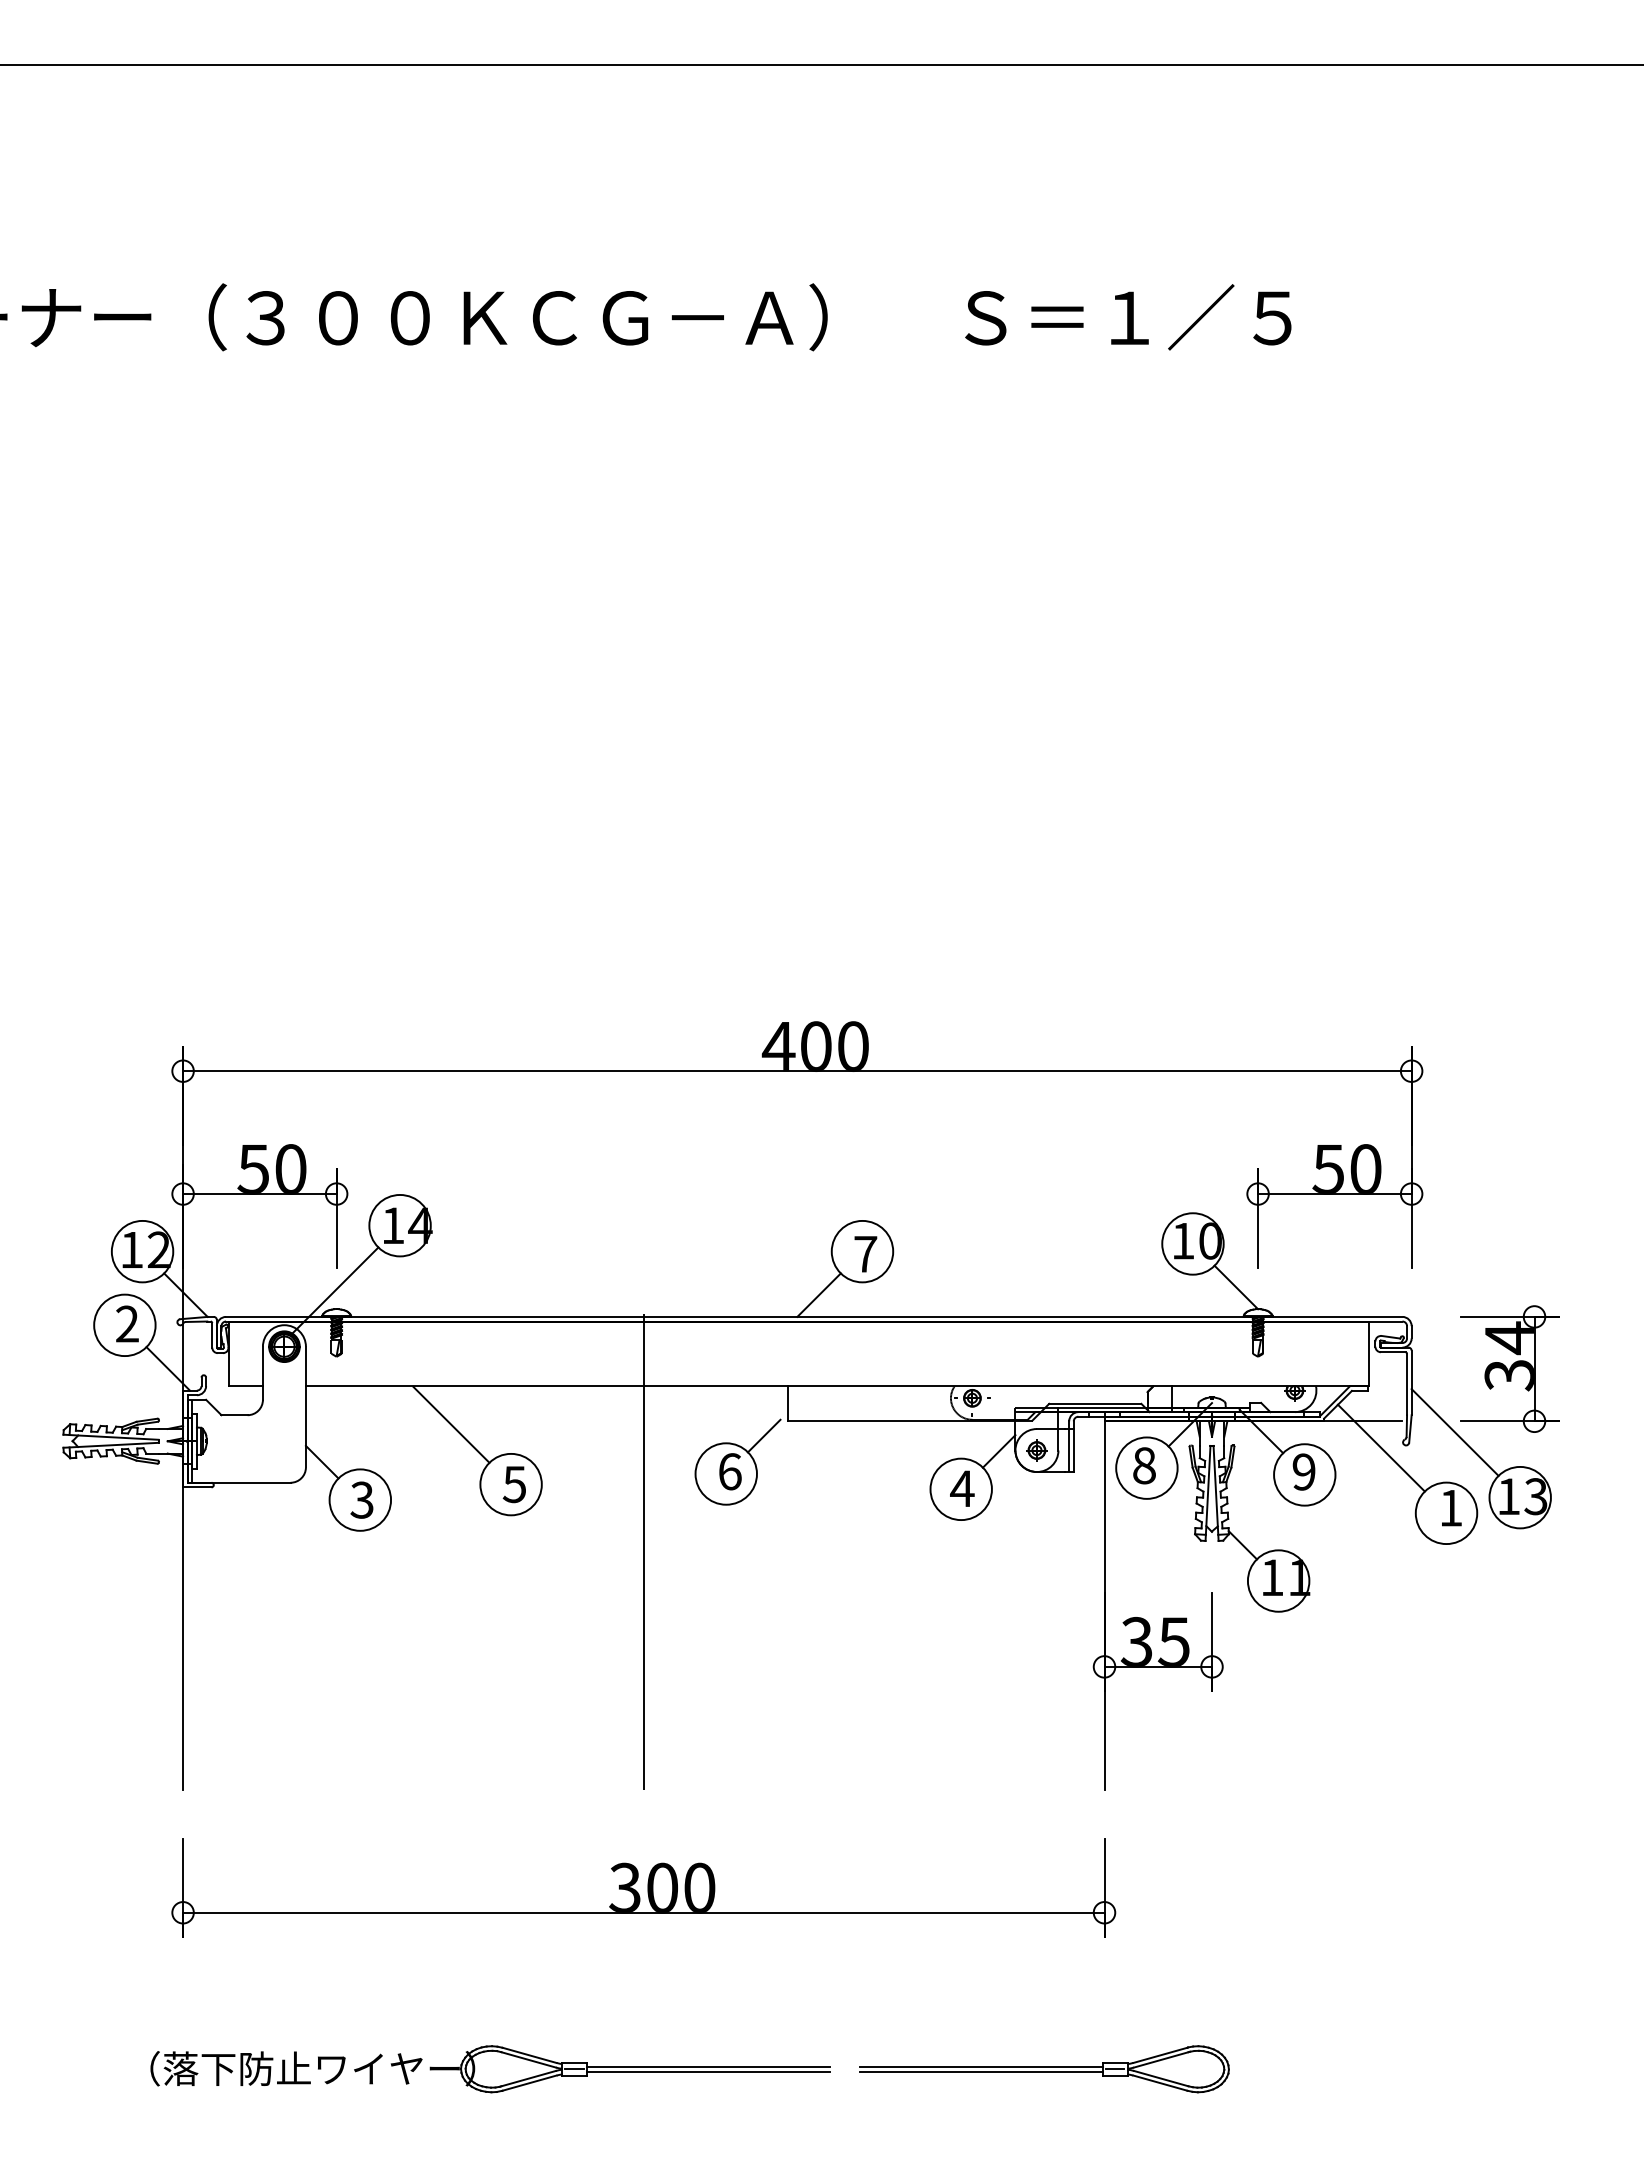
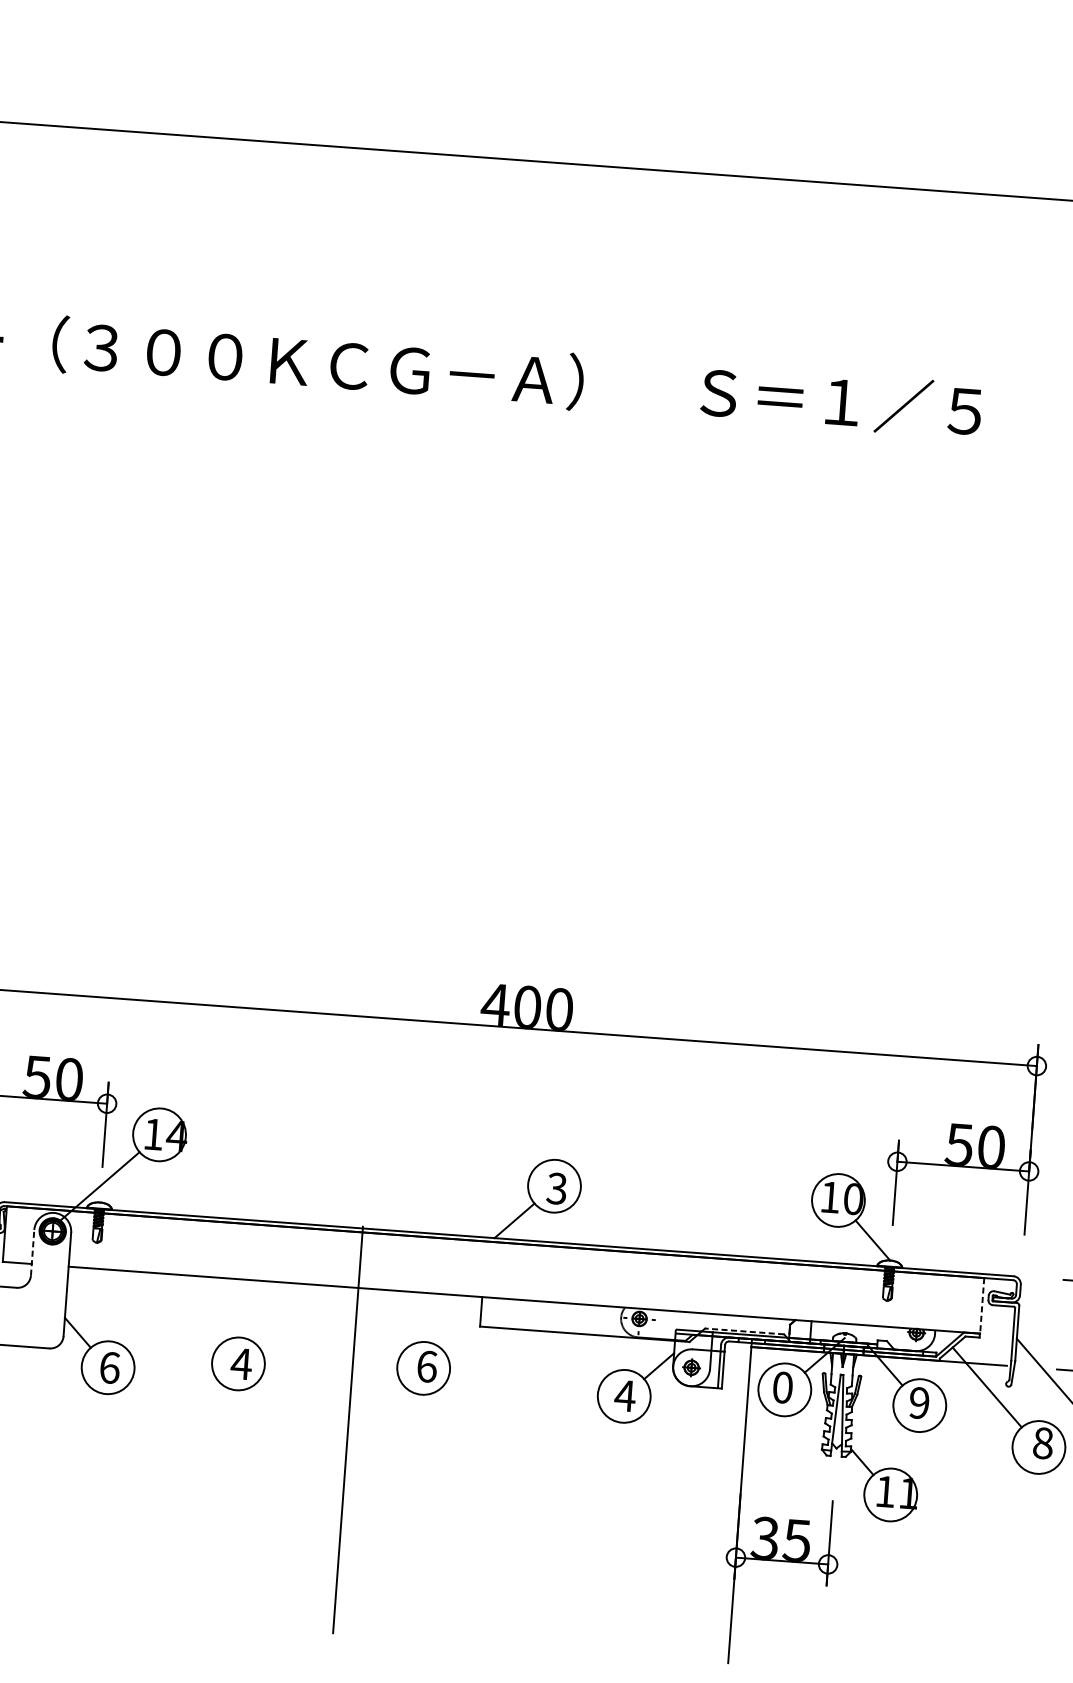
text: (865, 1253) -> (556, 1188), 7 -> 3
line: (1368, 1354) -> (982, 1306), solid -> dashed
line: (262, 1373) -> (32, 1252), solid -> dashed
line: (1094, 1403) -> (743, 1331), solid -> dashed
line: (451, 1424) -> (191, 1308), removed
line: (763, 1435) -> (458, 1337), removed
text: (1144, 1465) -> (782, 1387), 8 -> 0
text: (514, 1484) -> (241, 1364), 5 -> 4
text: (361, 1499) -> (109, 1367), 3 -> 6
text: (1450, 1507) -> (1042, 1442), 1 -> 8

